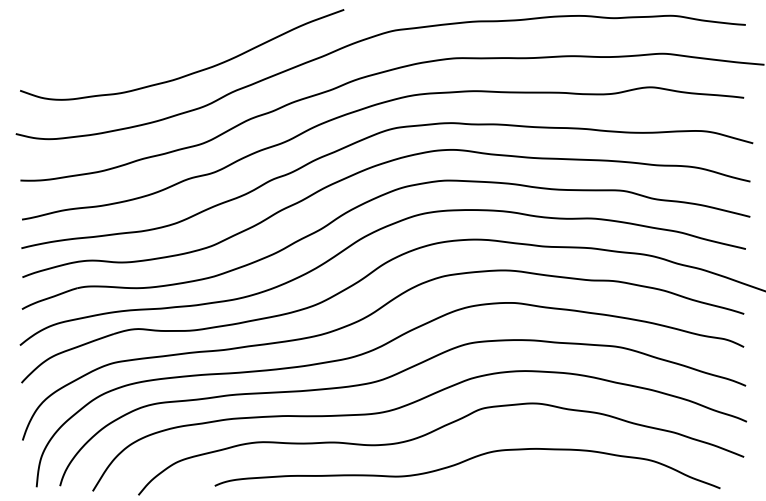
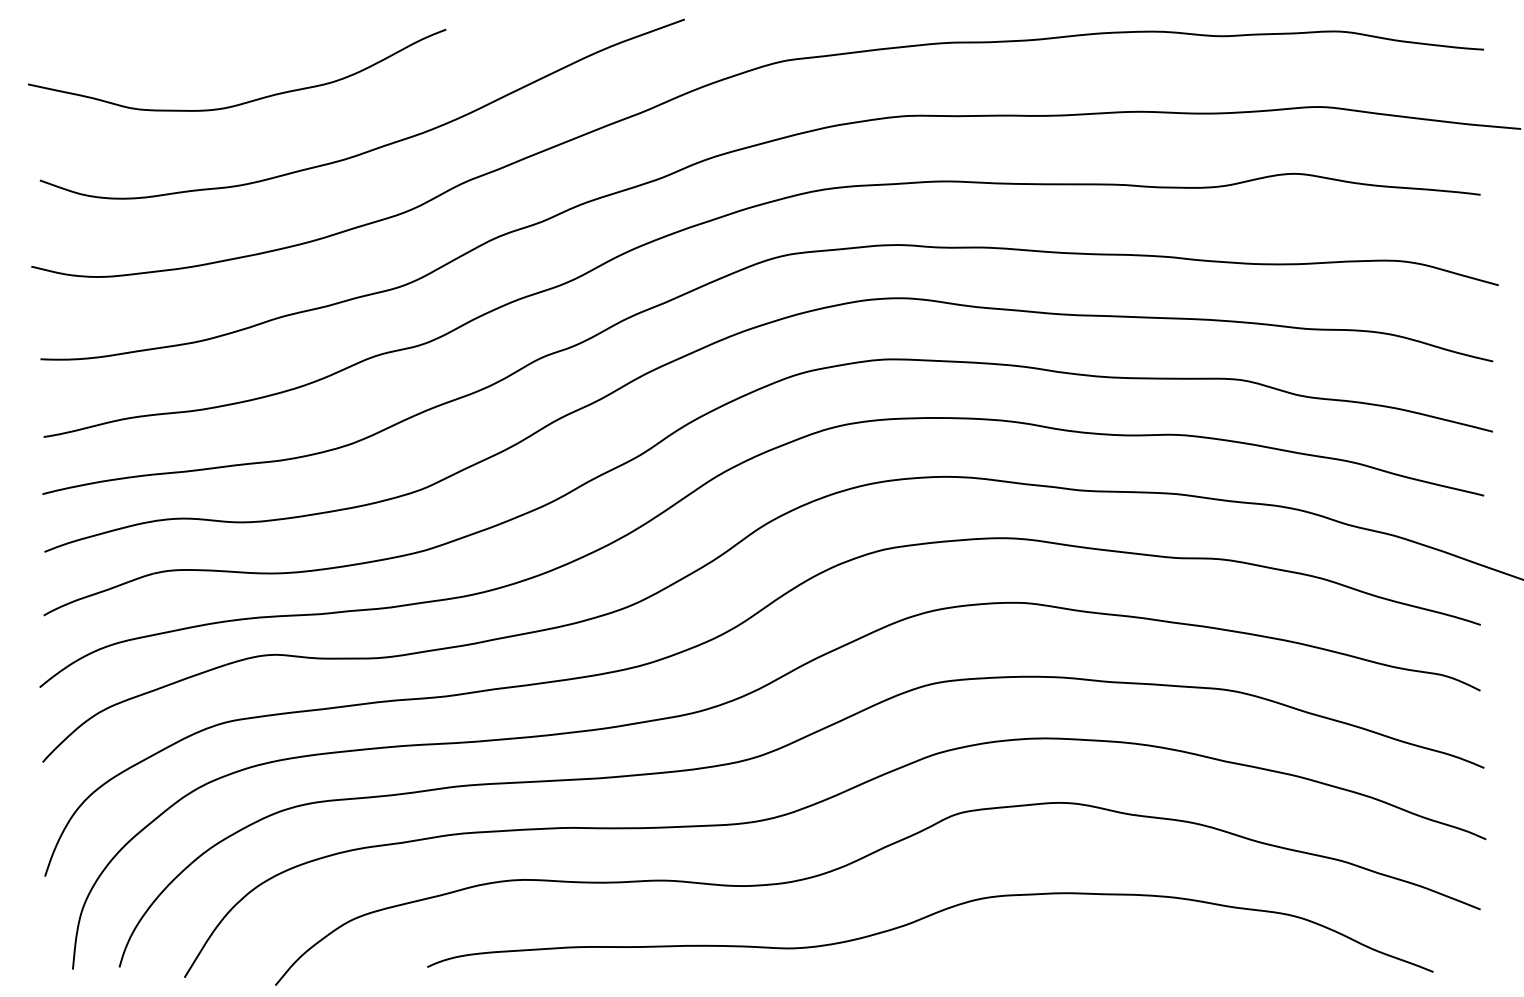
curve: (123, 50) -> (245, 100), added

